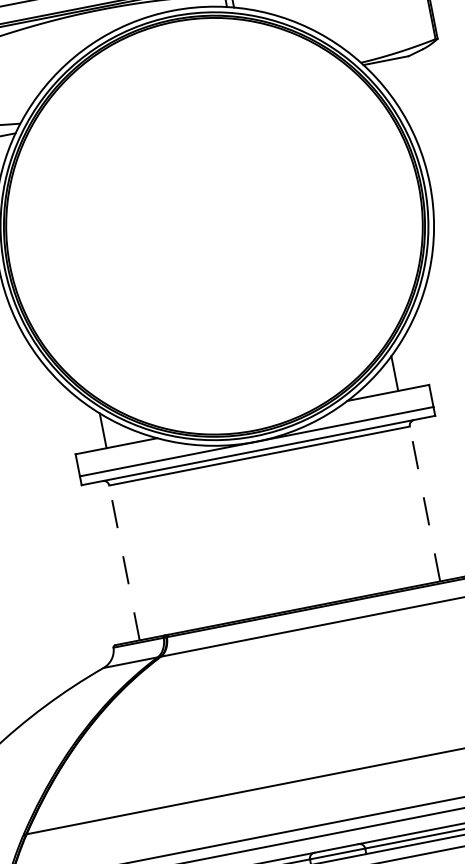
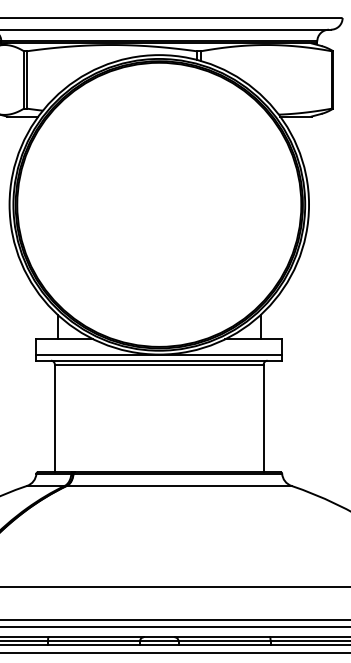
line: (424, 504) -> (263, 418), dashed -> solid
line: (123, 563) -> (54, 418), dashed -> solid

